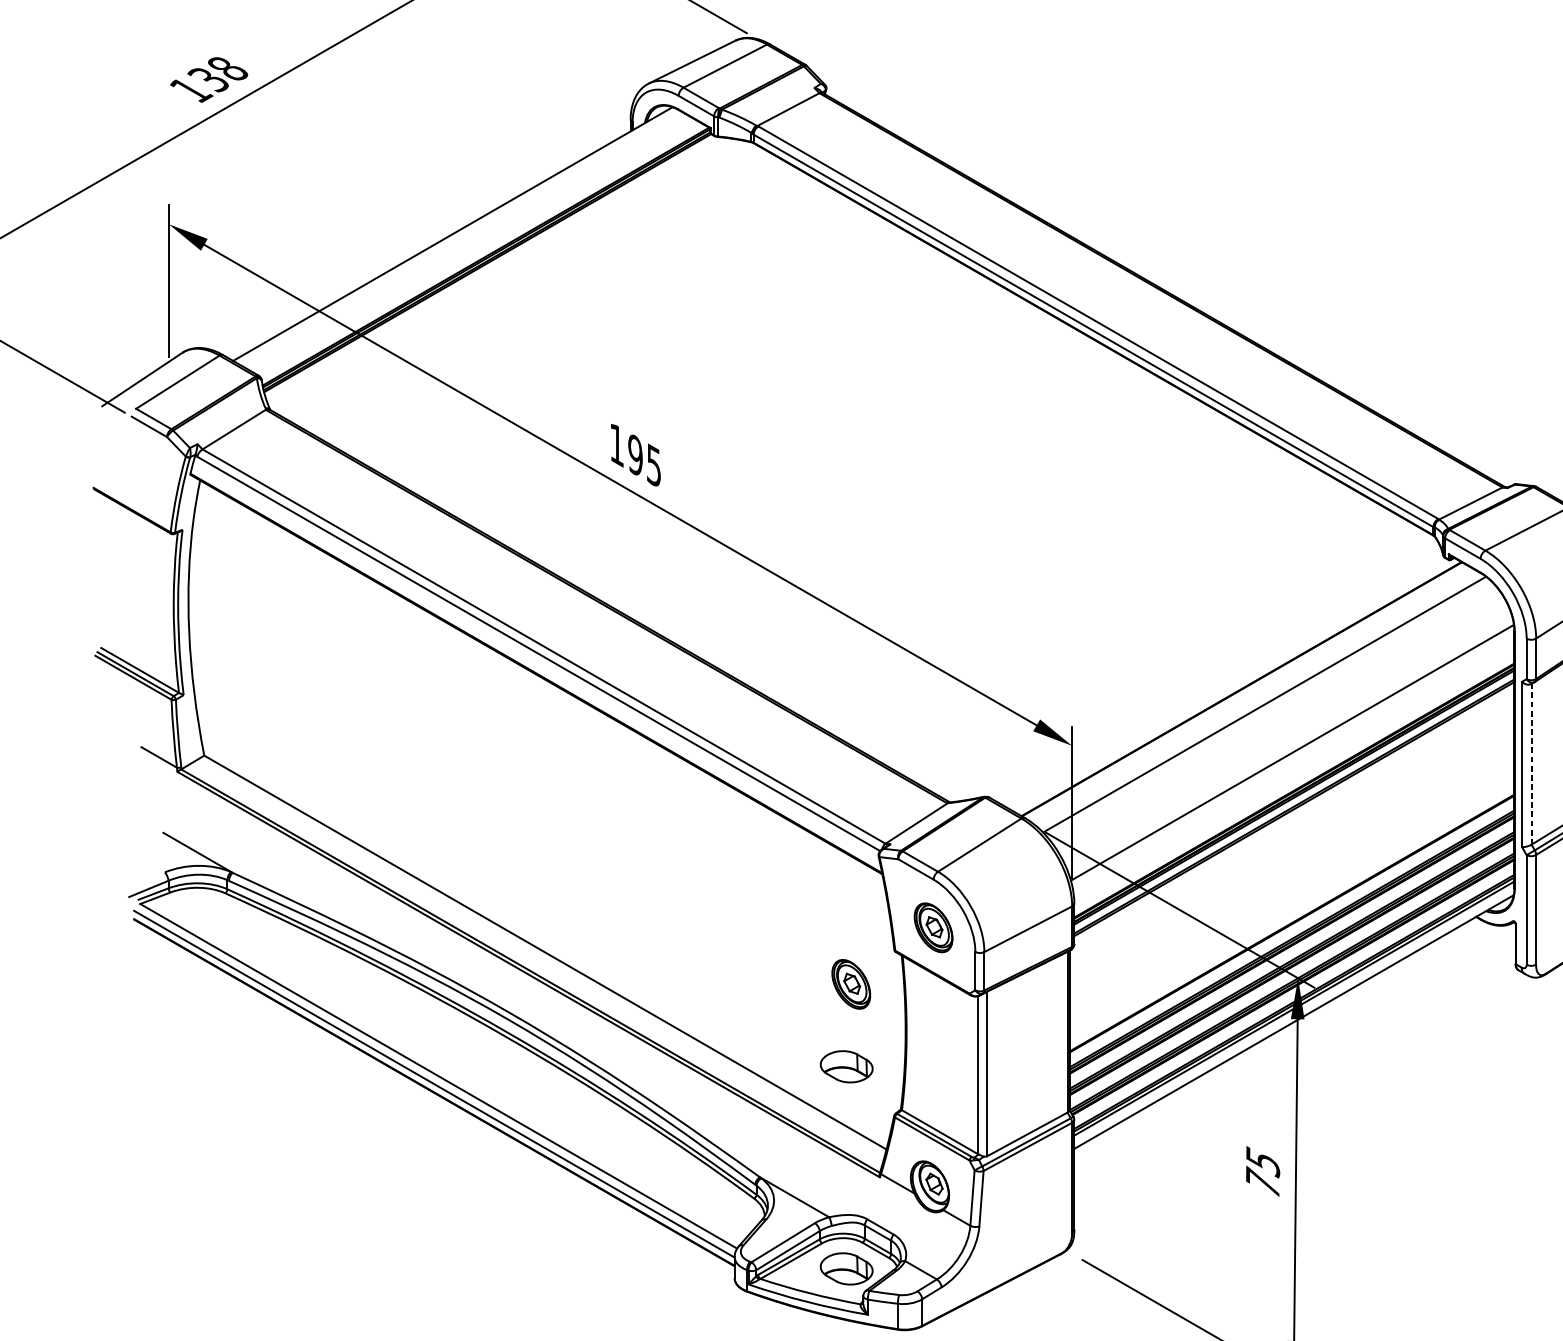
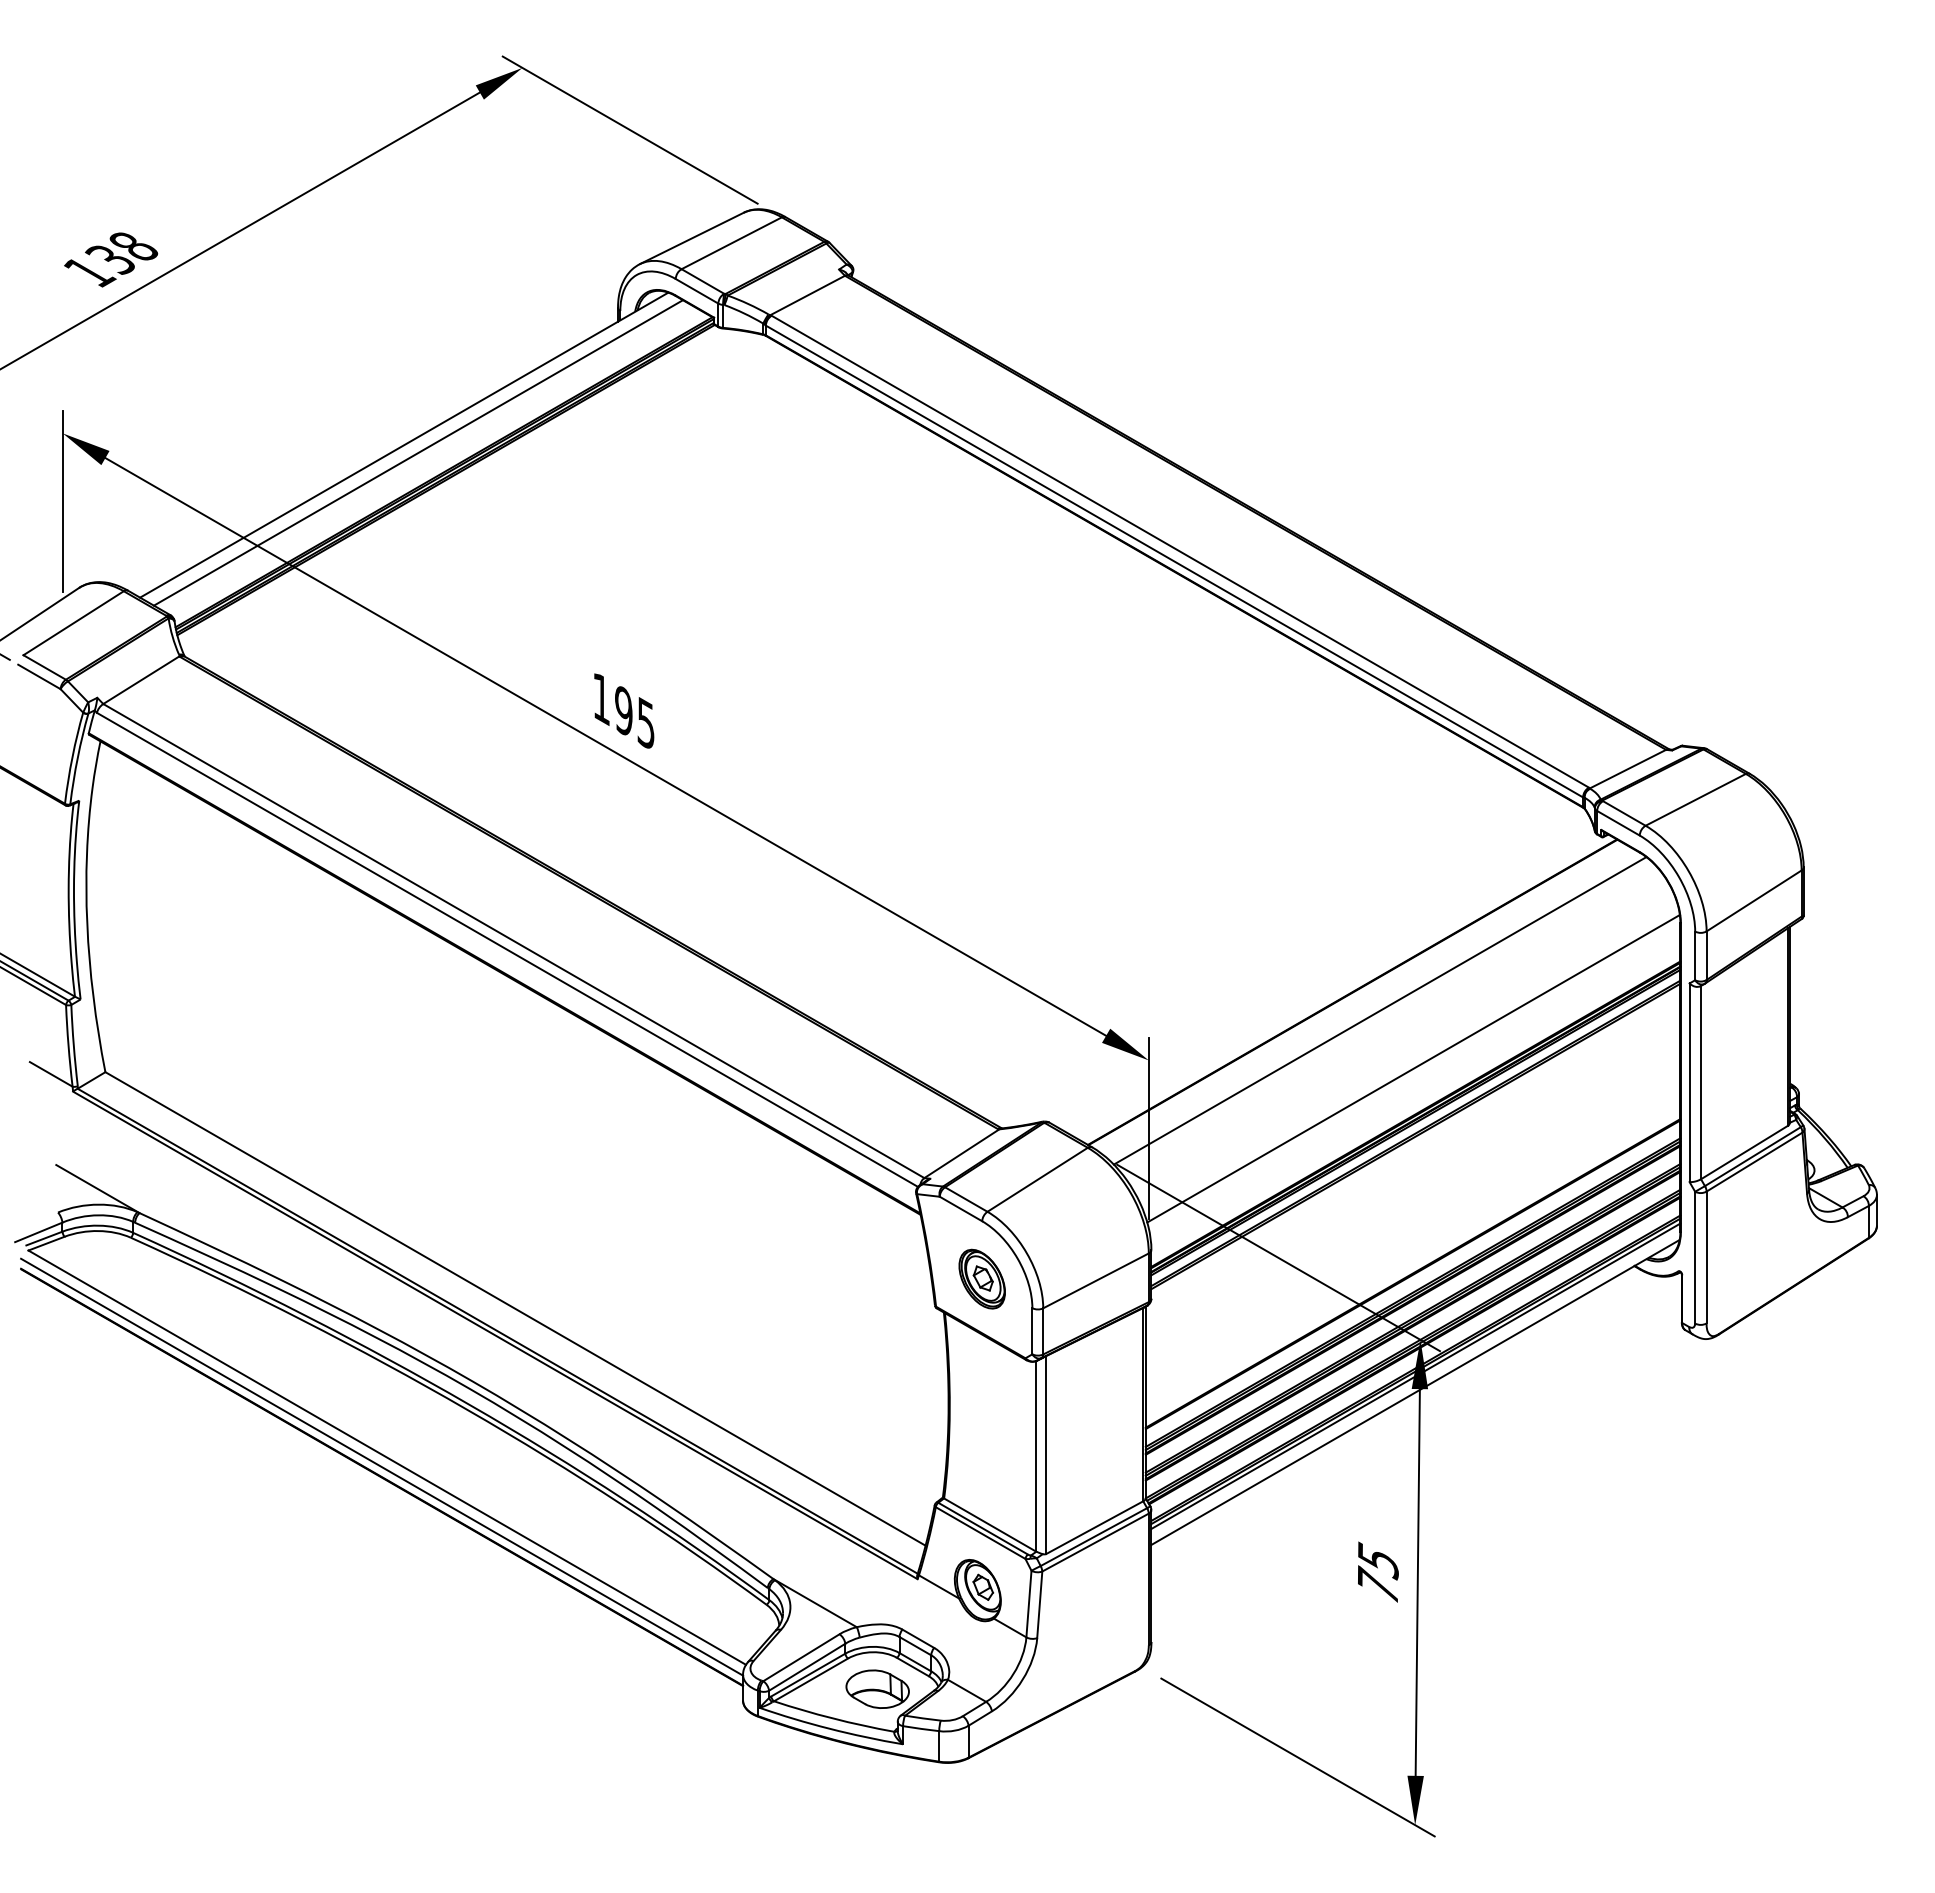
line: (463, 240) -> (417, 452), added
line: (1531, 764) -> (1701, 1082), dashed -> solid
part: (850, 983) -> (882, 1346), removed
part: (846, 1066) -> (877, 1445), removed

